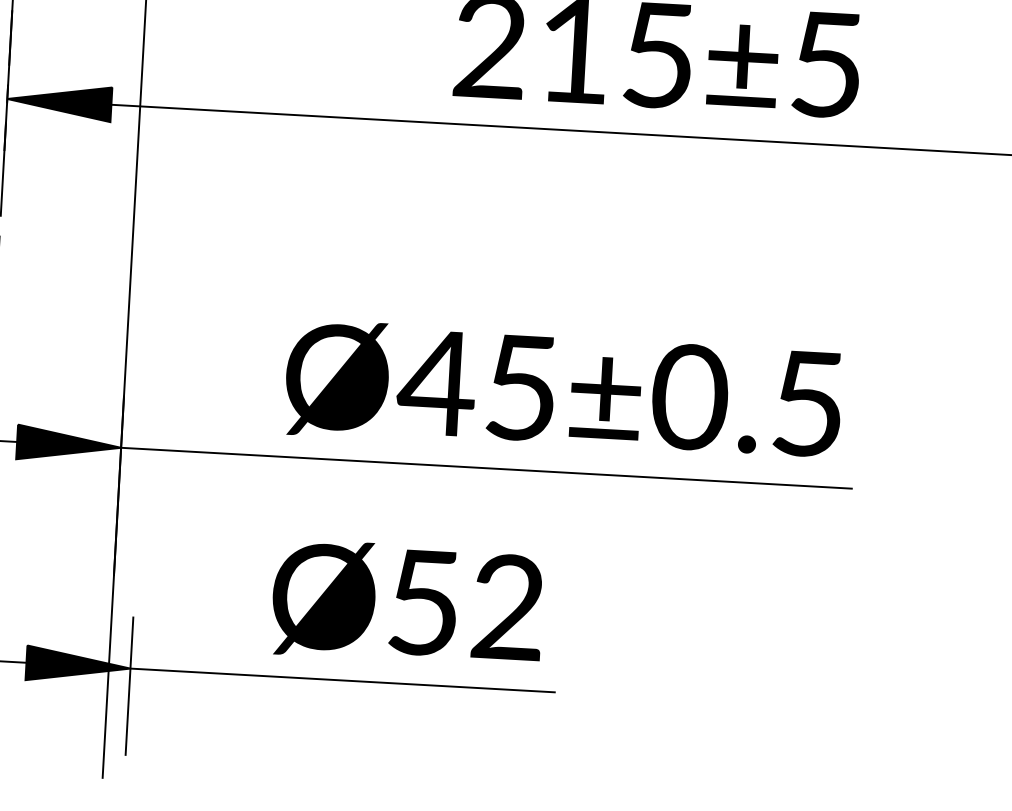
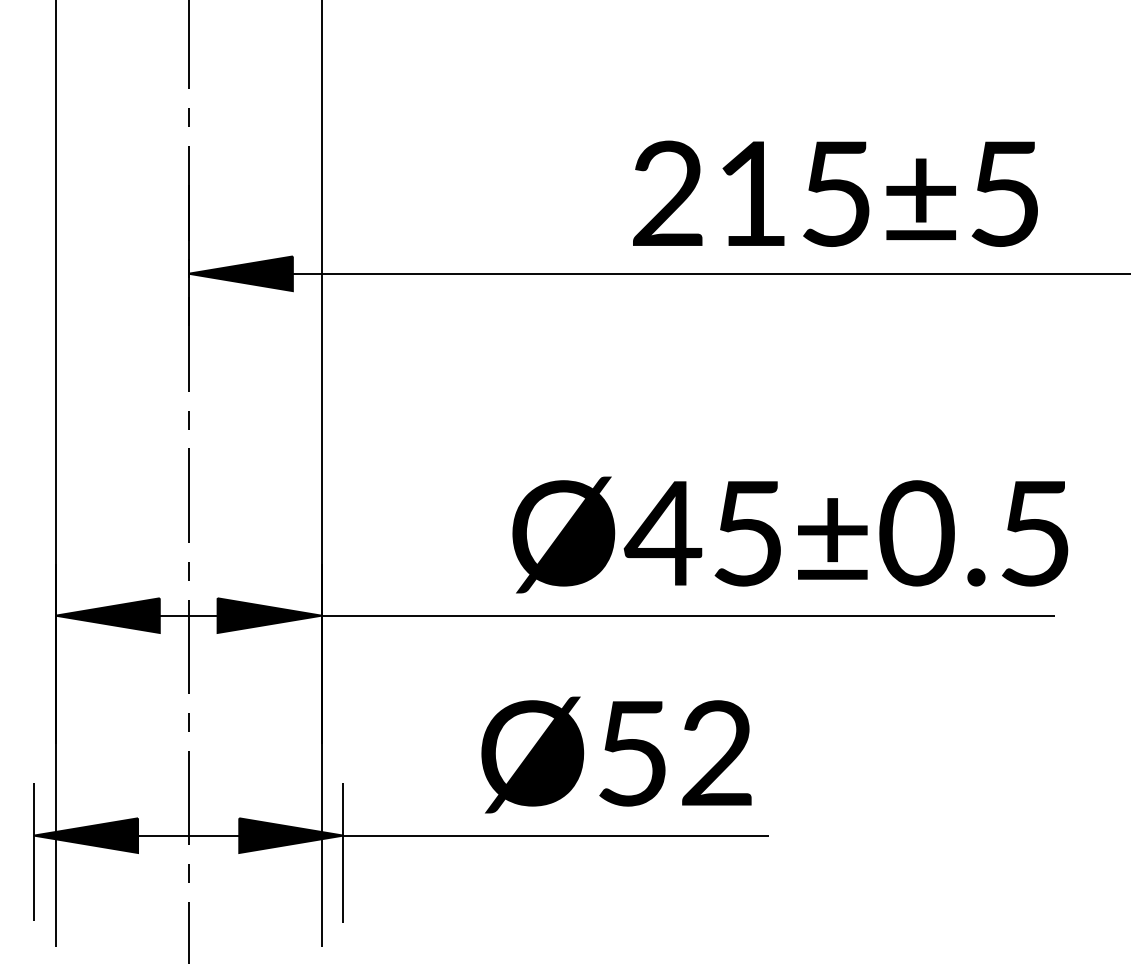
text: (563, 391) -> (790, 534), moved

